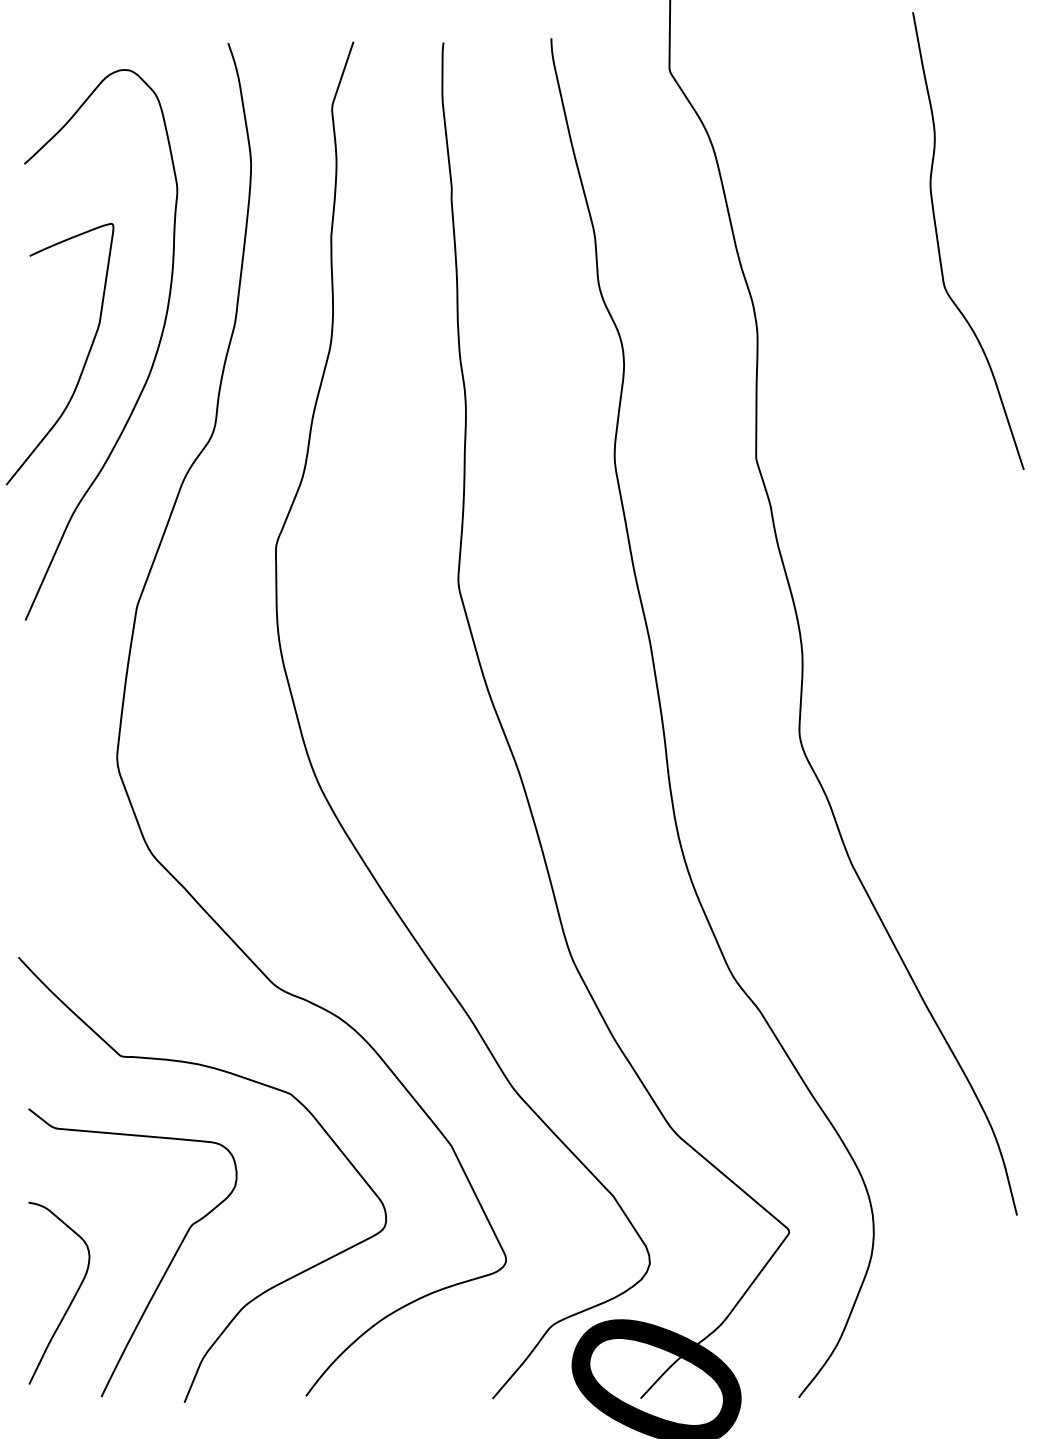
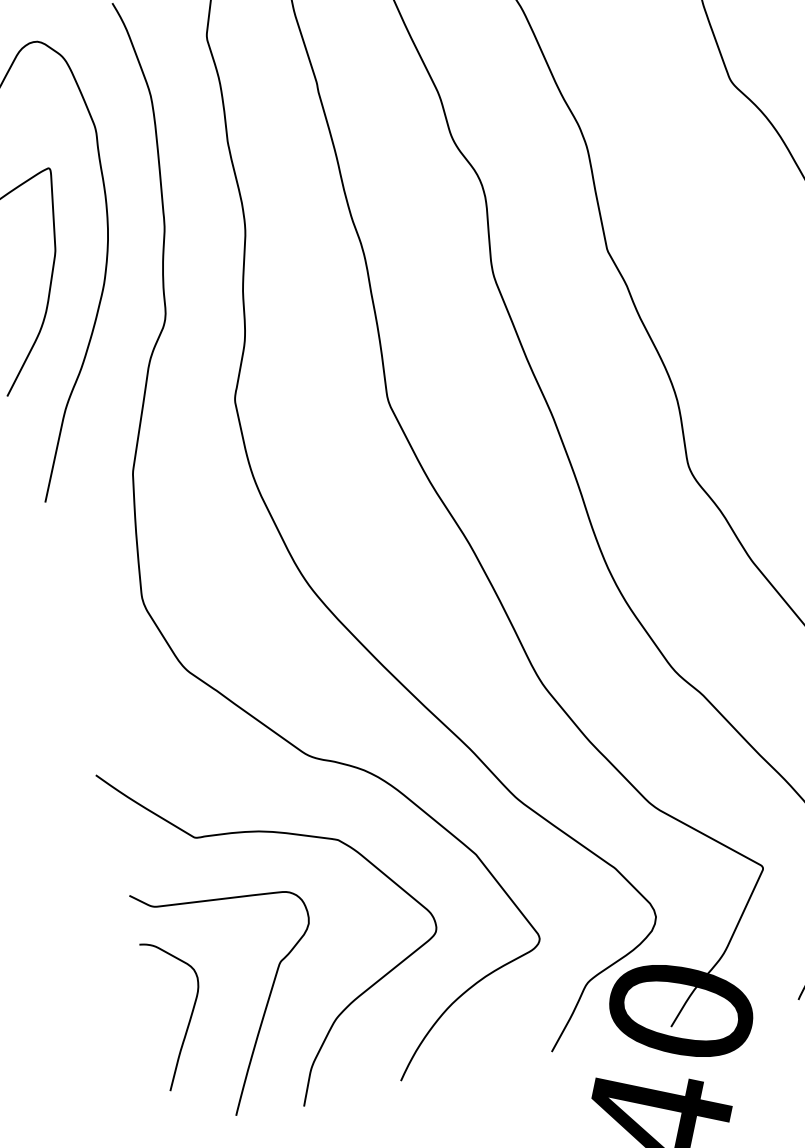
curve: (72, 1298) -> (190, 1014), moved

